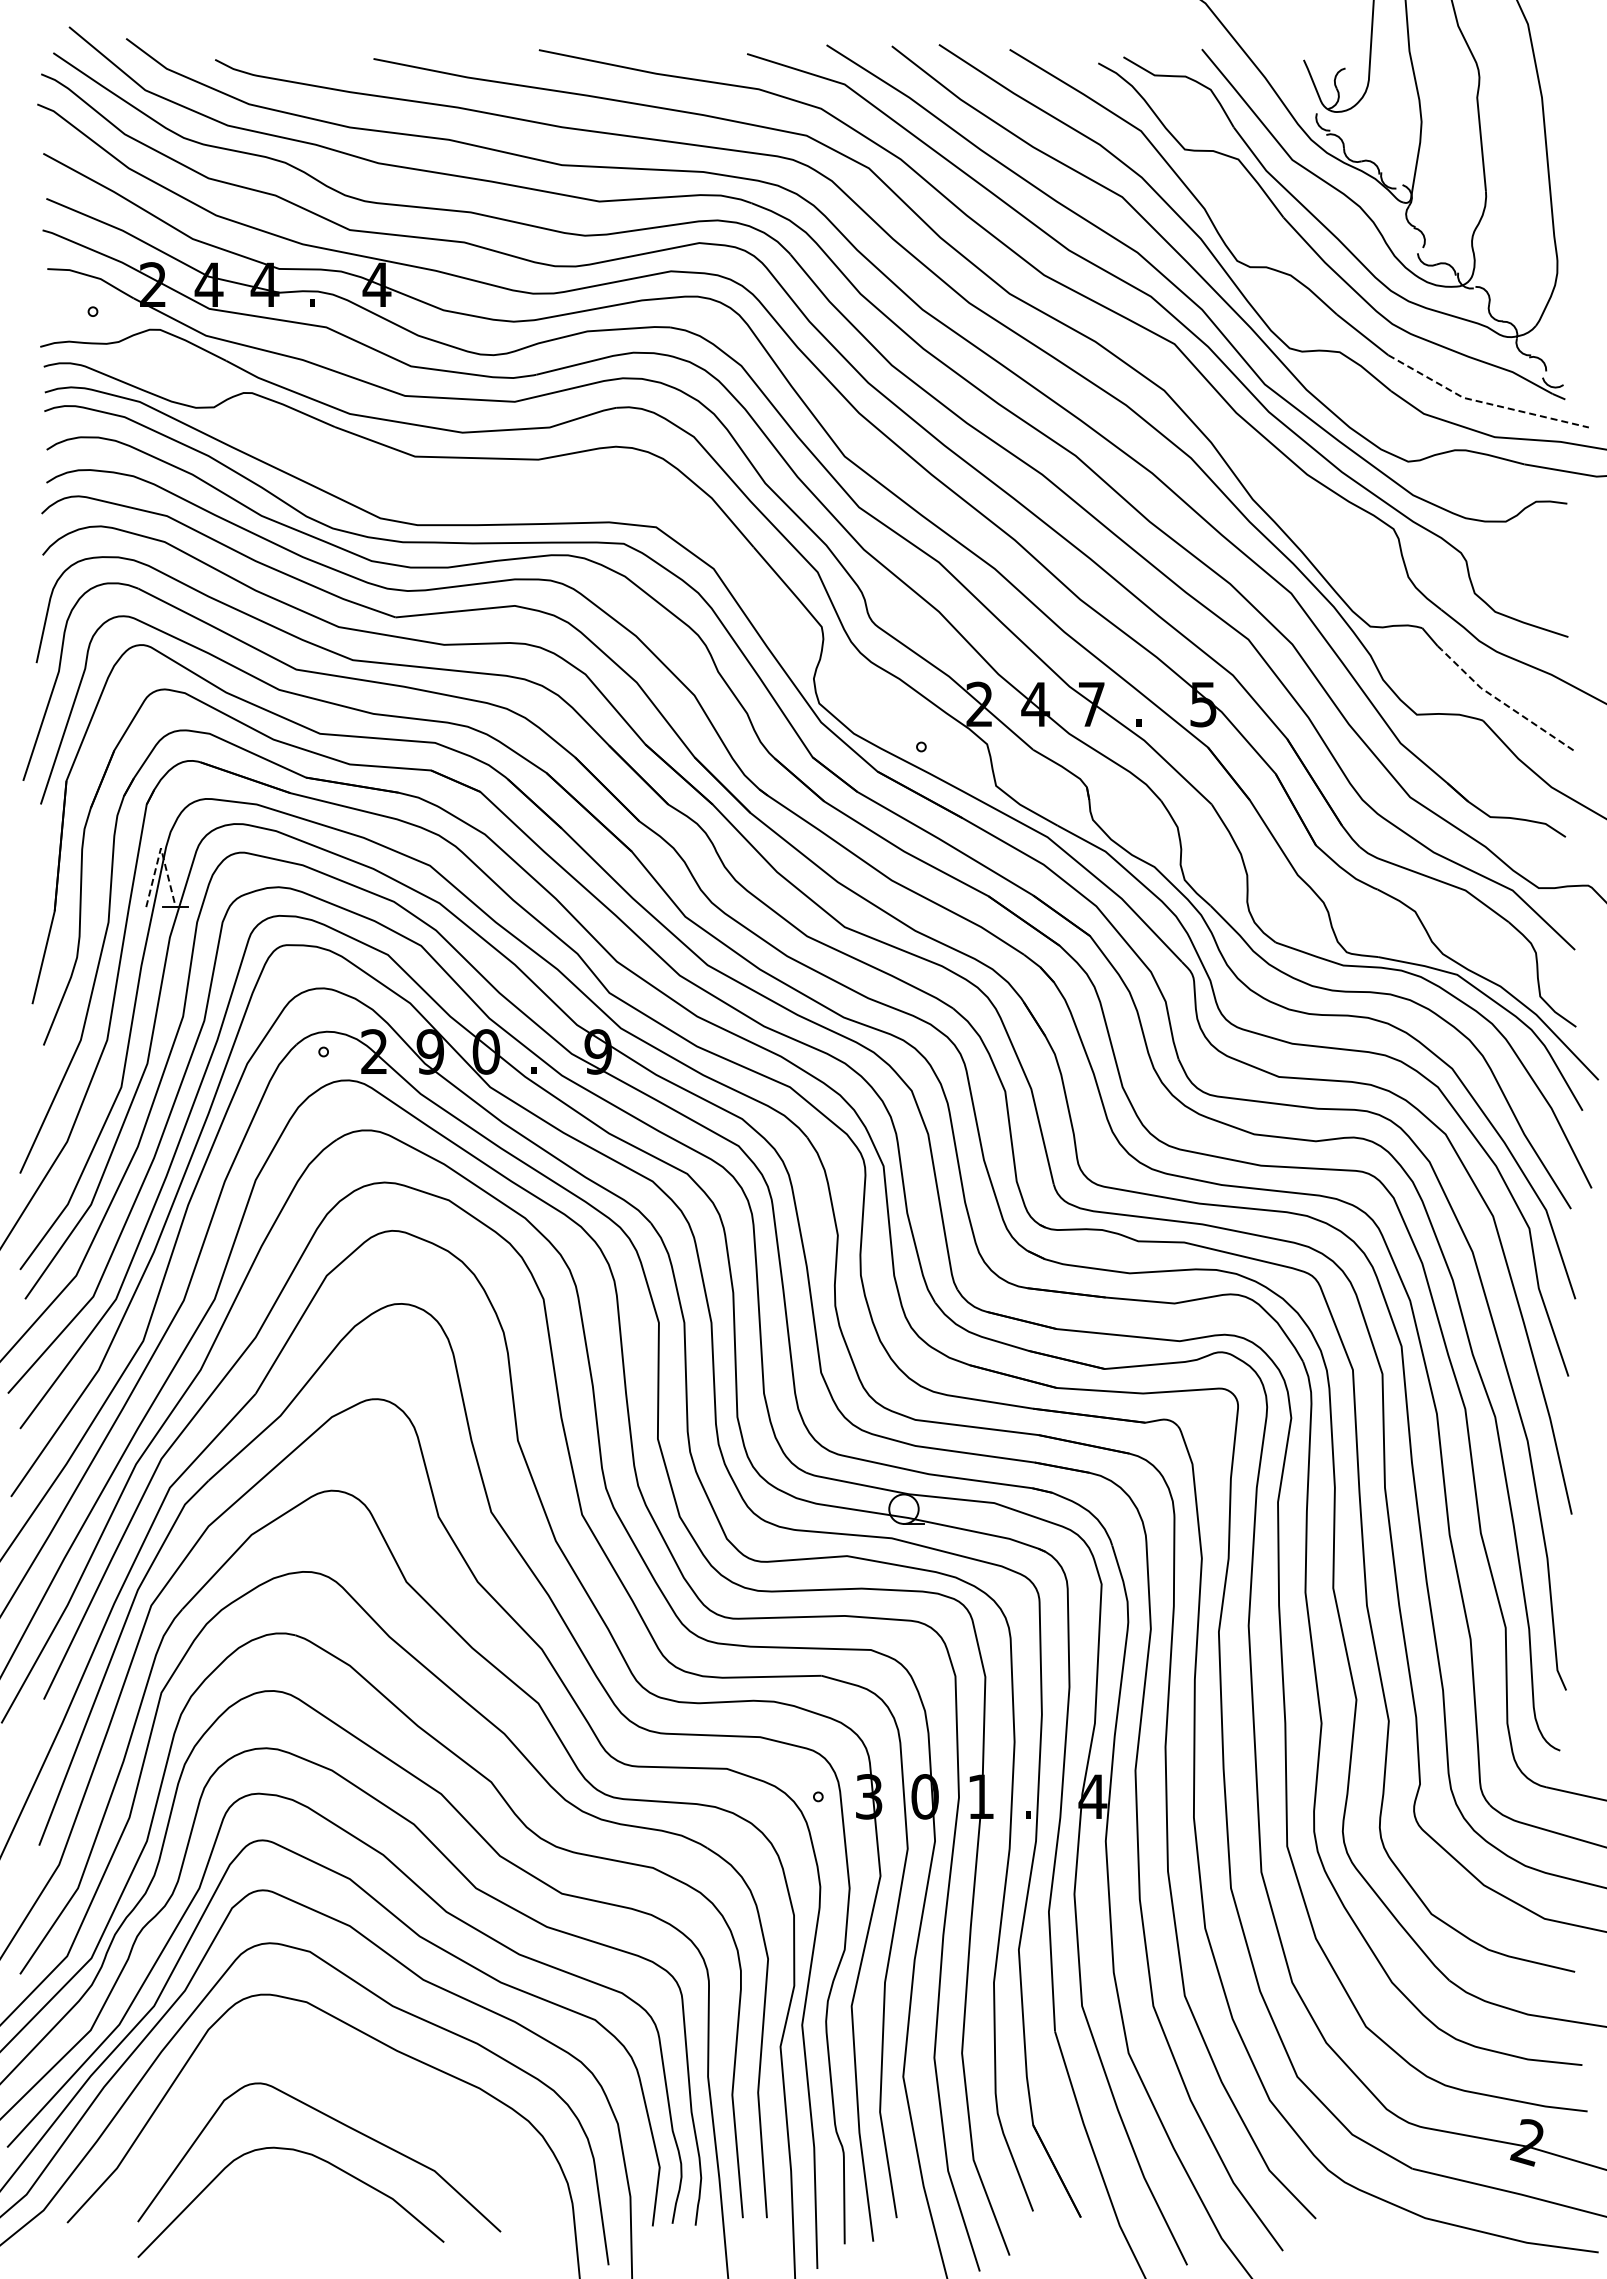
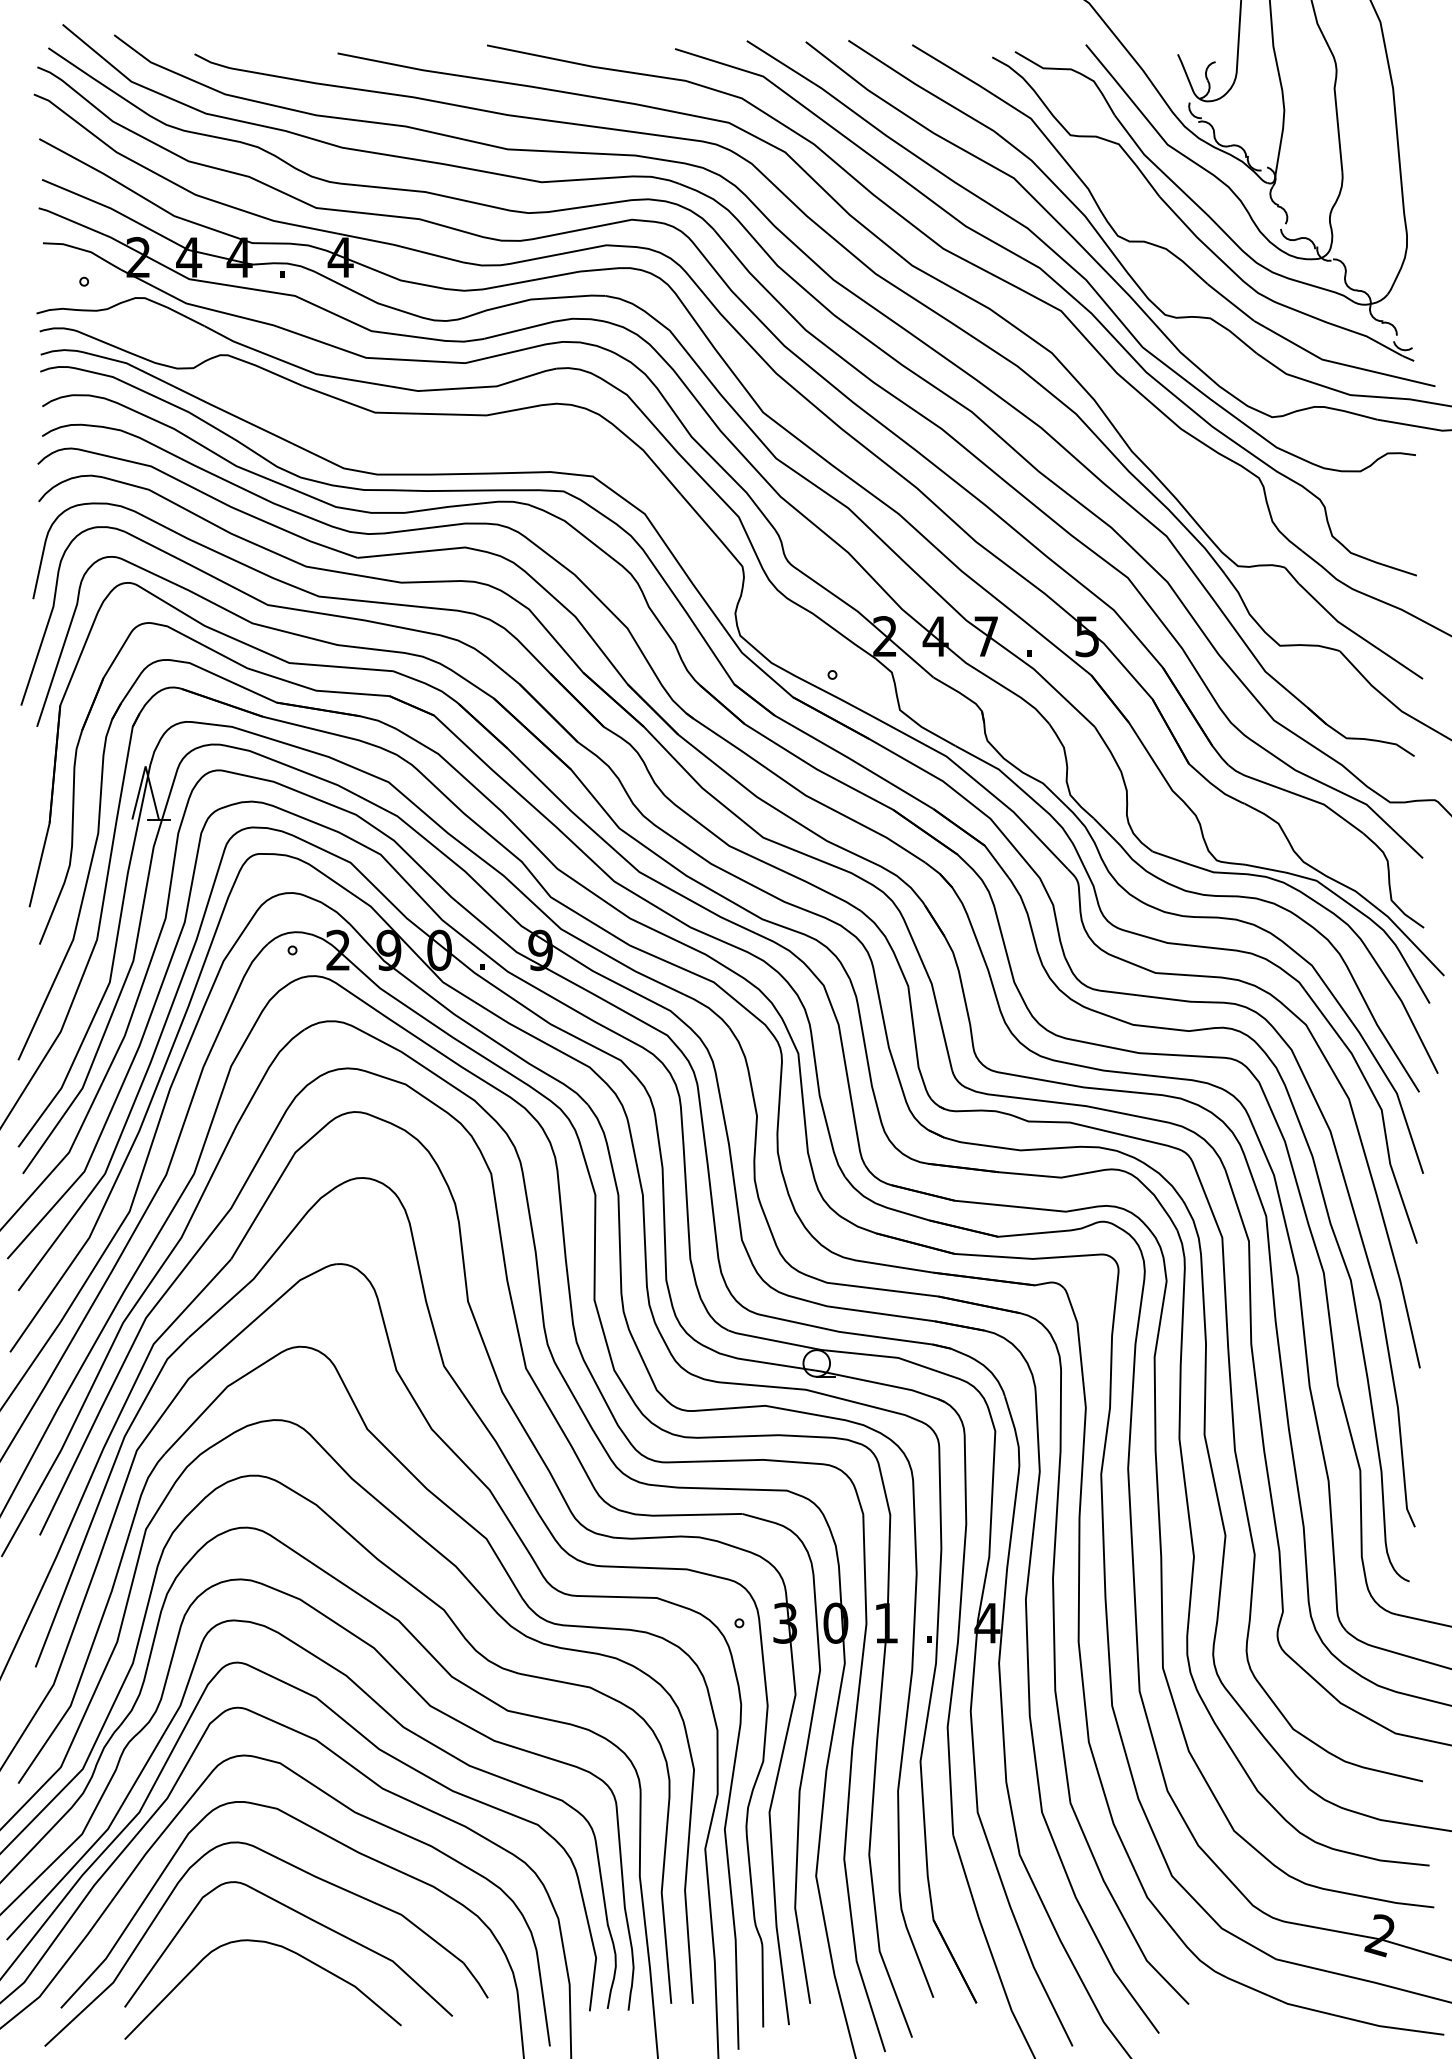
line: (1483, 402) -> (1340, 363), dashed -> solid
line: (1502, 702) -> (1357, 634), dashed -> solid
line: (160, 848) -> (145, 766), dashed -> solid
part: (334, 2071) -> (302, 1871), added

